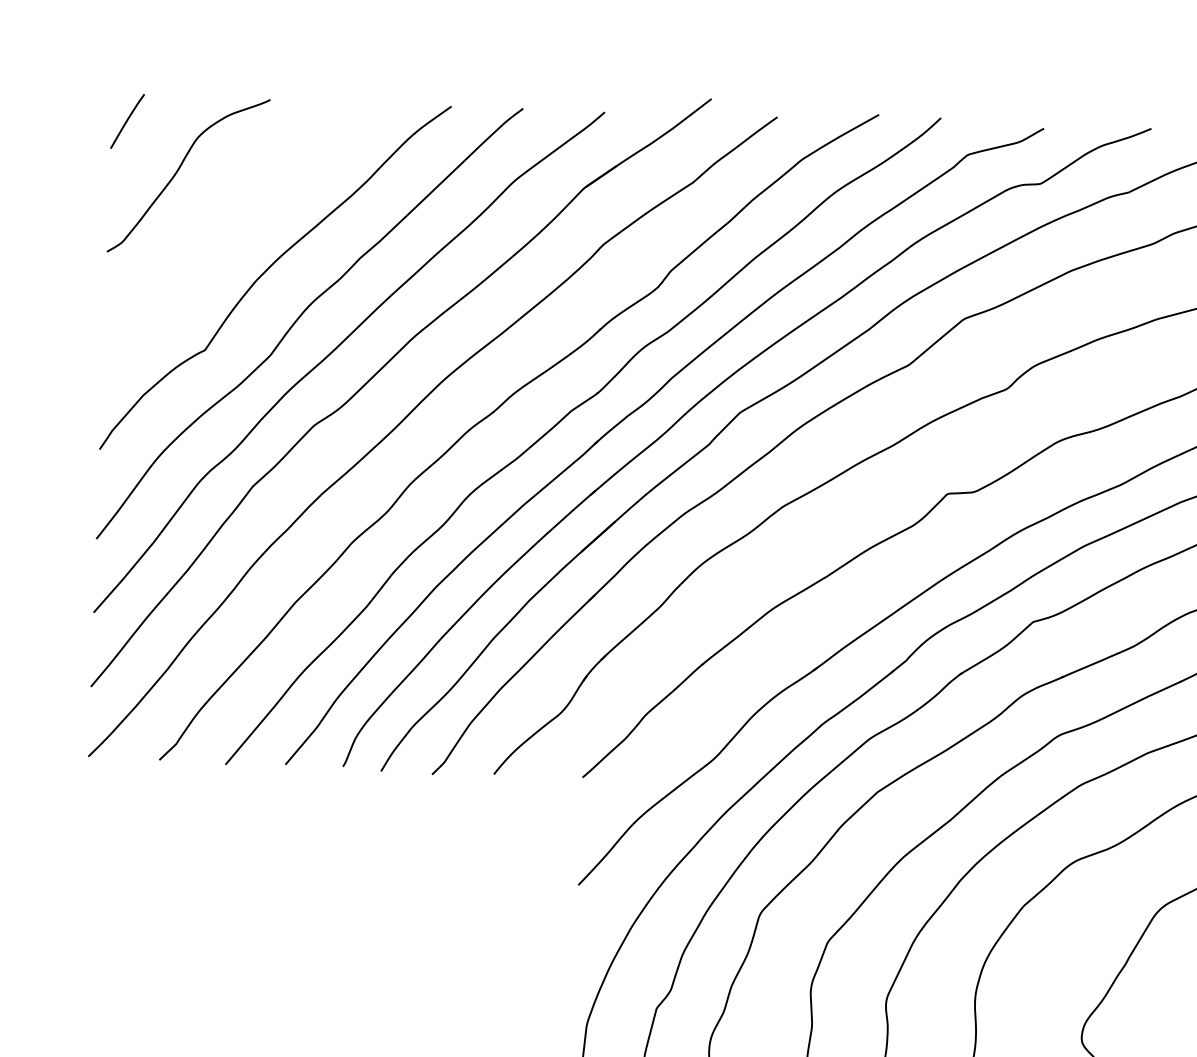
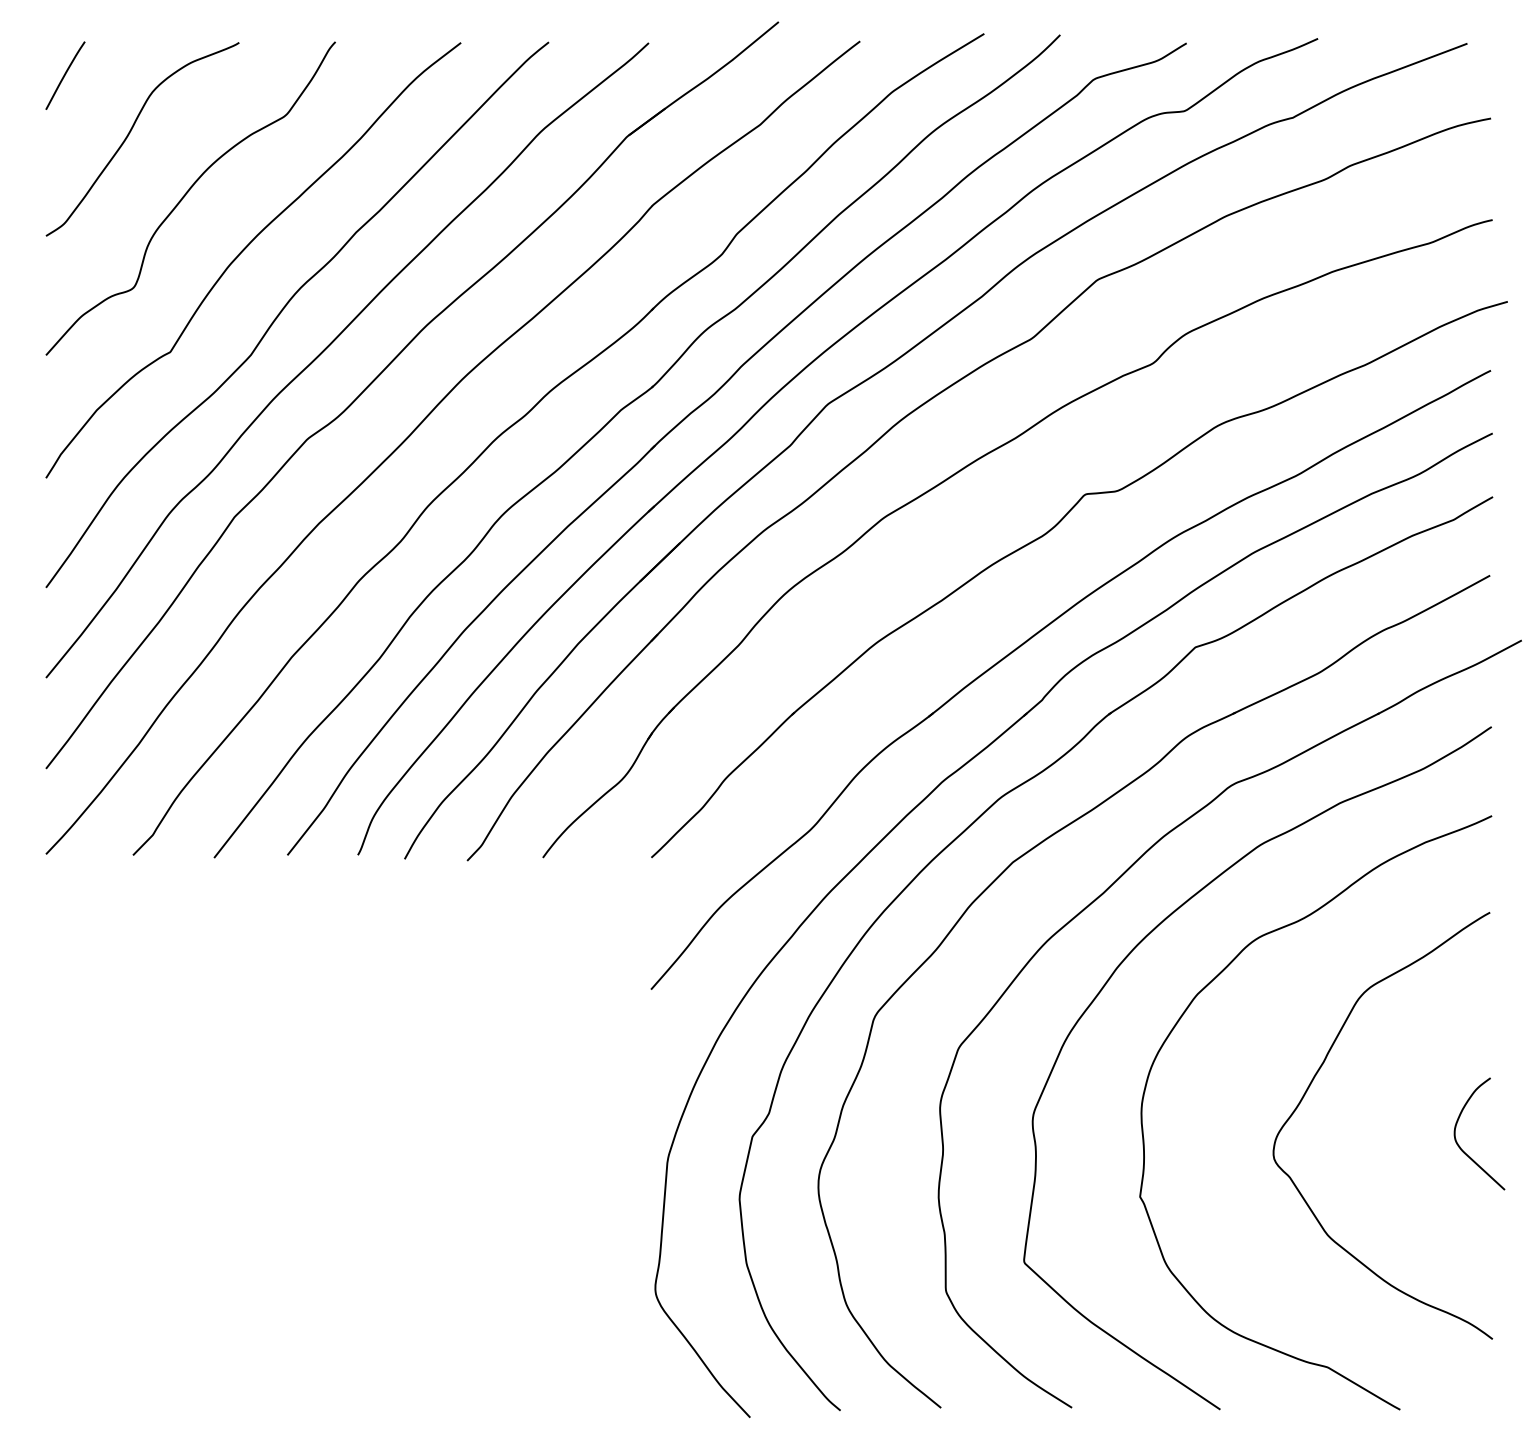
curve: (221, 223) -> (185, 196), added

